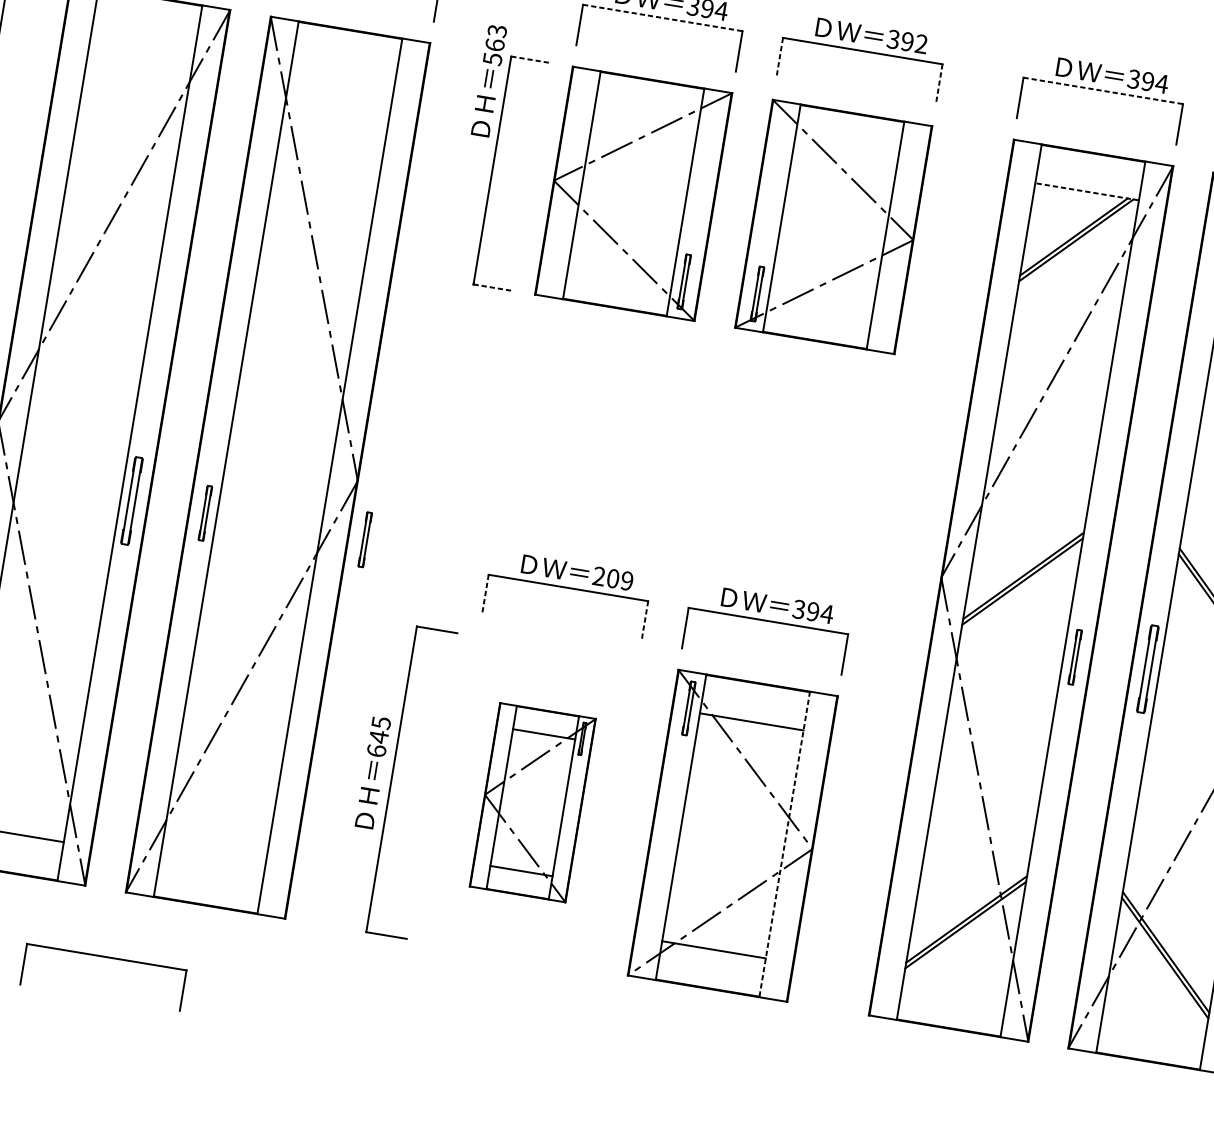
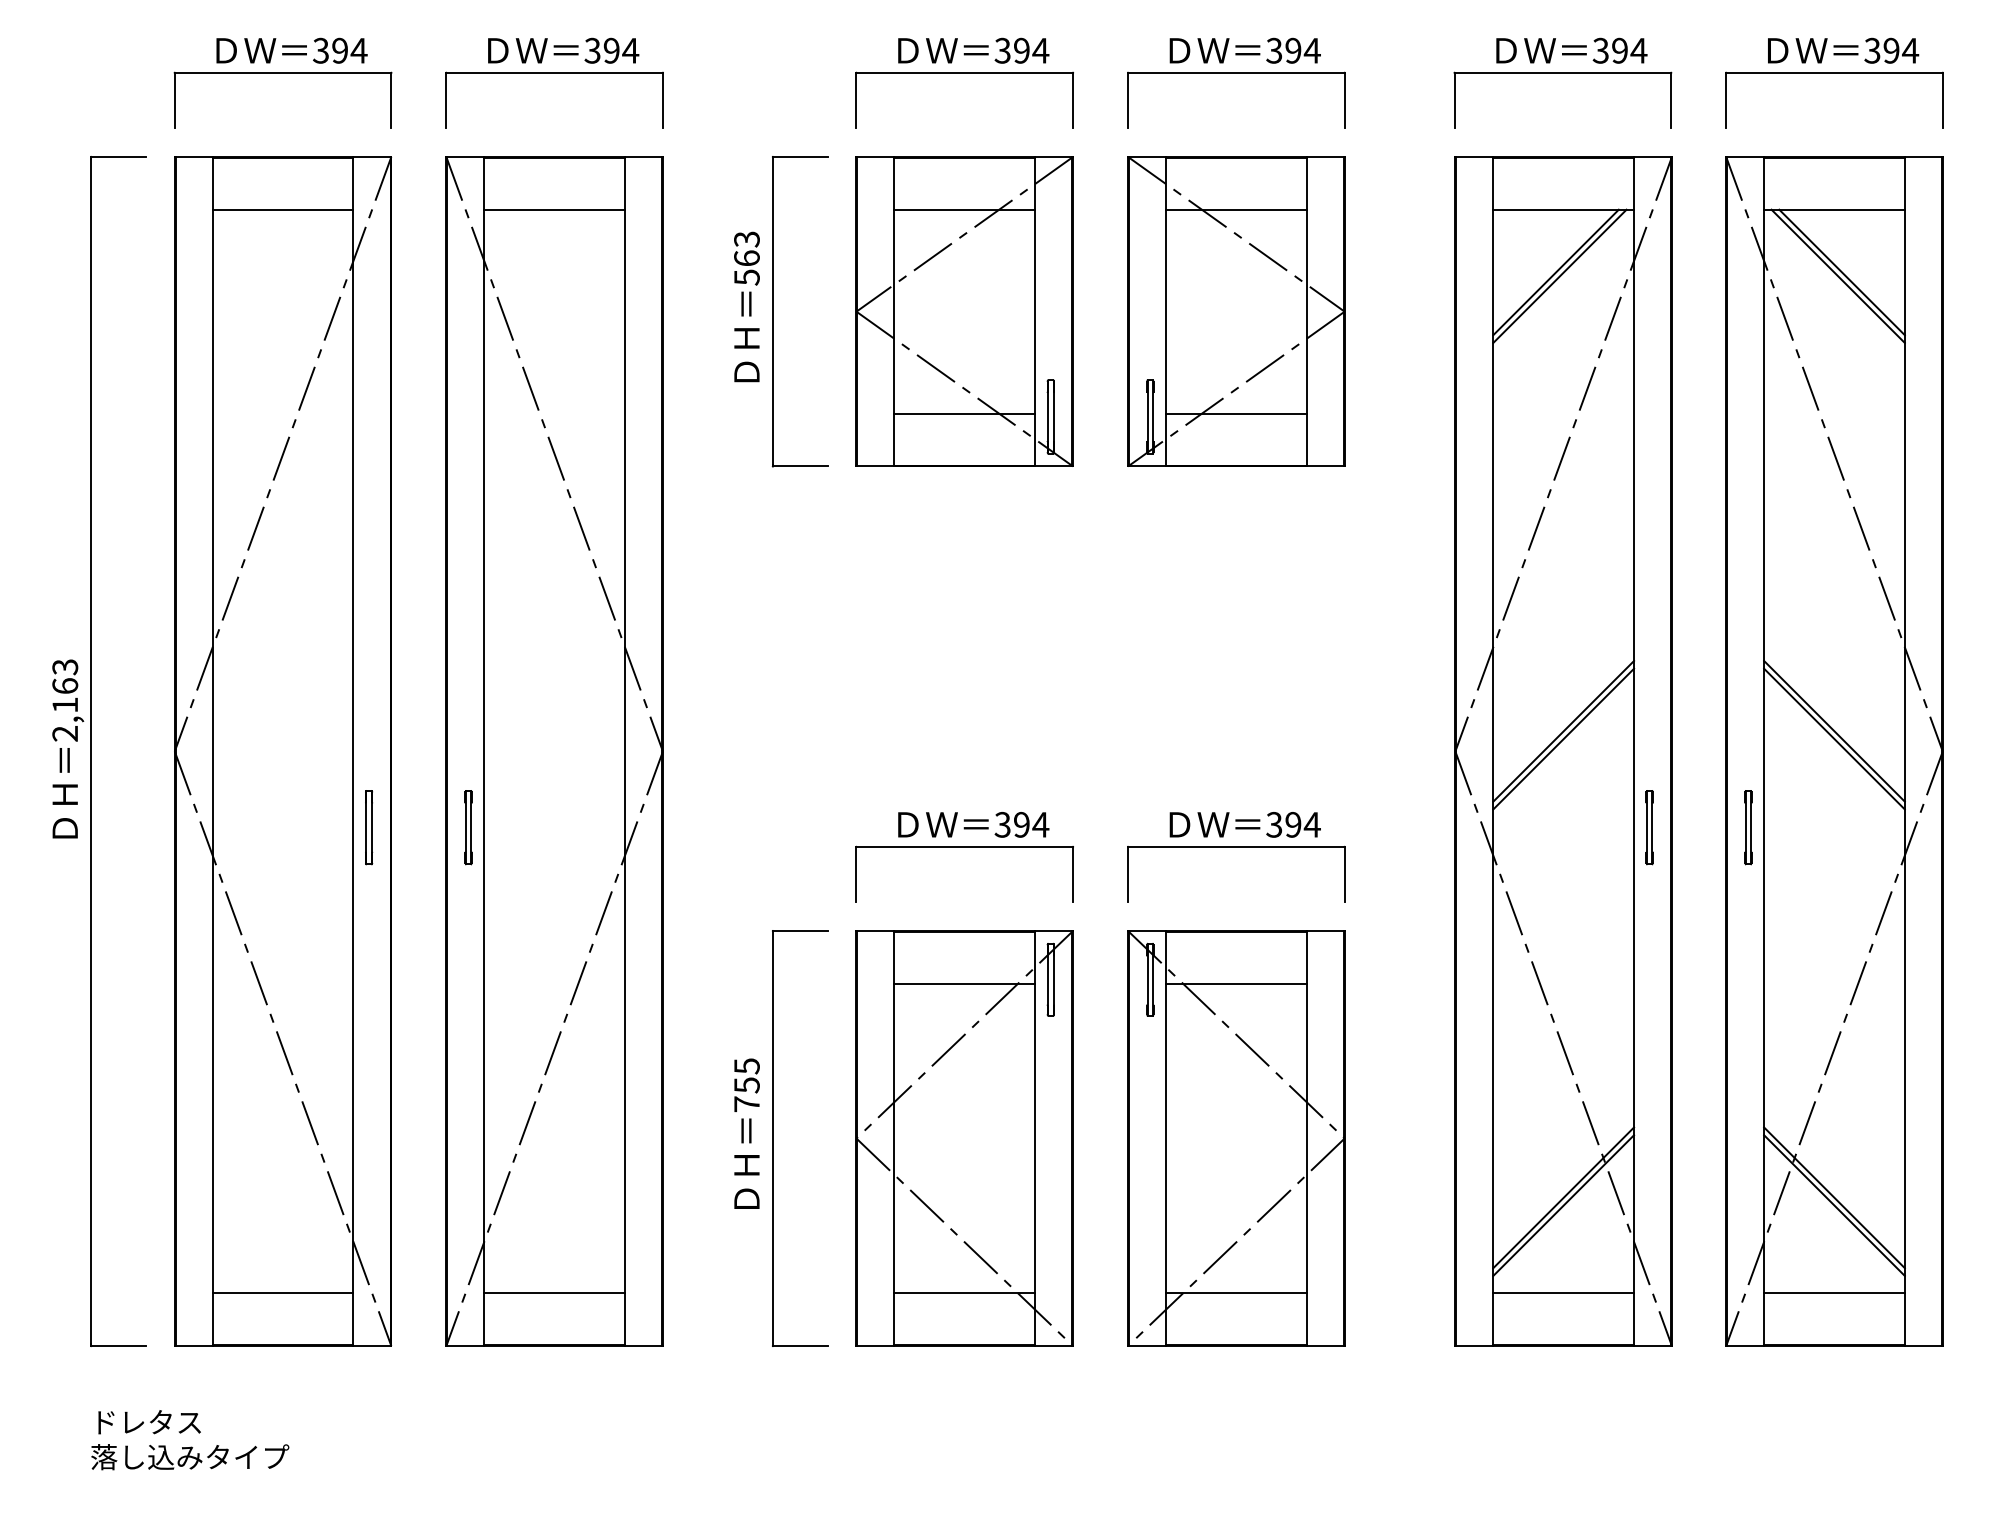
line: (663, 17) -> (965, 72), dashed -> solid
line: (143, 35) -> (282, 209), added
text: (920, 43) -> (1311, 50), 392 -> 394
line: (780, 58) -> (1128, 100), dashed -> solid
line: (531, 59) -> (800, 156), dashed -> solid
line: (344, 68) -> (554, 209), added
text: (488, 80) -> (746, 306), moved
line: (939, 84) -> (1344, 100), dashed -> solid
line: (1103, 90) -> (1563, 72), dashed -> solid
line: (645, 118) -> (964, 209), added
line: (845, 151) -> (1235, 209), added
line: (1087, 191) -> (1563, 209), dashed -> solid
line: (621, 268) -> (964, 413), added
line: (493, 287) -> (800, 466), dashed -> solid
line: (820, 301) -> (1235, 413), added
part: (132, 501) -> (369, 827), size x0.62
part: (365, 539) -> (685, 827), removed
text: (612, 578) -> (1021, 824), 209 -> 394
line: (485, 595) -> (856, 874), dashed -> solid
line: (645, 621) -> (1073, 874), dashed -> solid
part: (1147, 669) -> (1748, 827), size x0.62
text: (377, 743) -> (746, 1094), 645 -> 755
part: (532, 802) -> (964, 1138), size x1.67
line: (784, 844) -> (1306, 1138), dashed -> solid
line: (211, 866) -> (554, 1293), added
part: (106, 957) -> (435, 1436), removed
line: (954, 989) -> (1563, 1293), added
line: (1154, 1022) -> (1834, 1293), added

